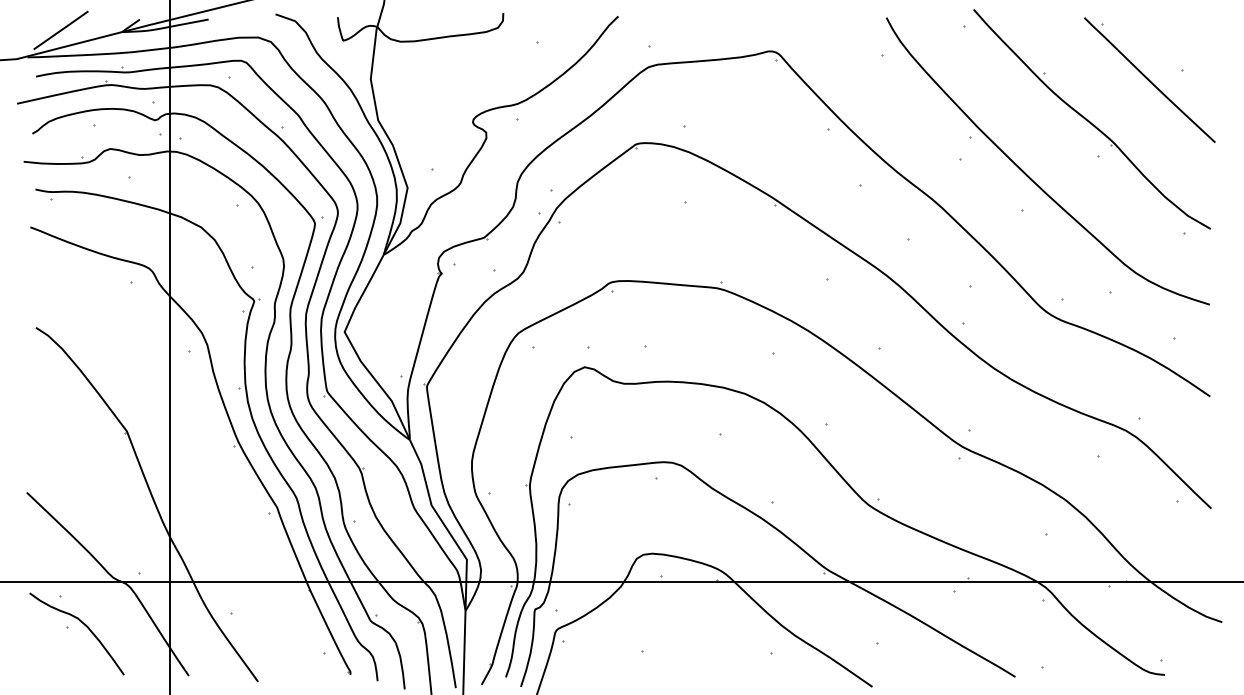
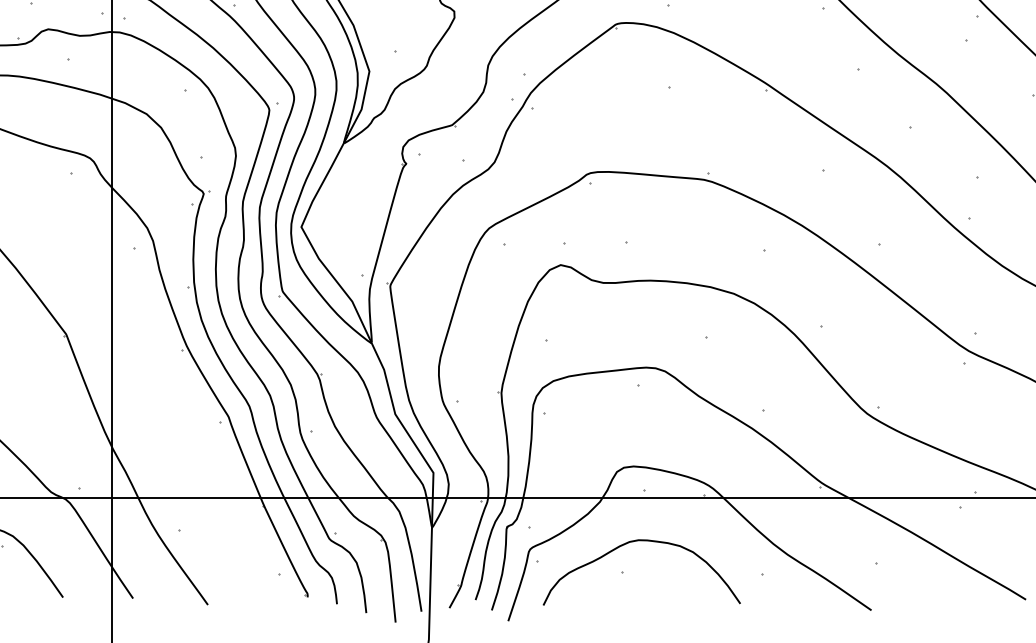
curve: (655, 623) -> (637, 541), added

